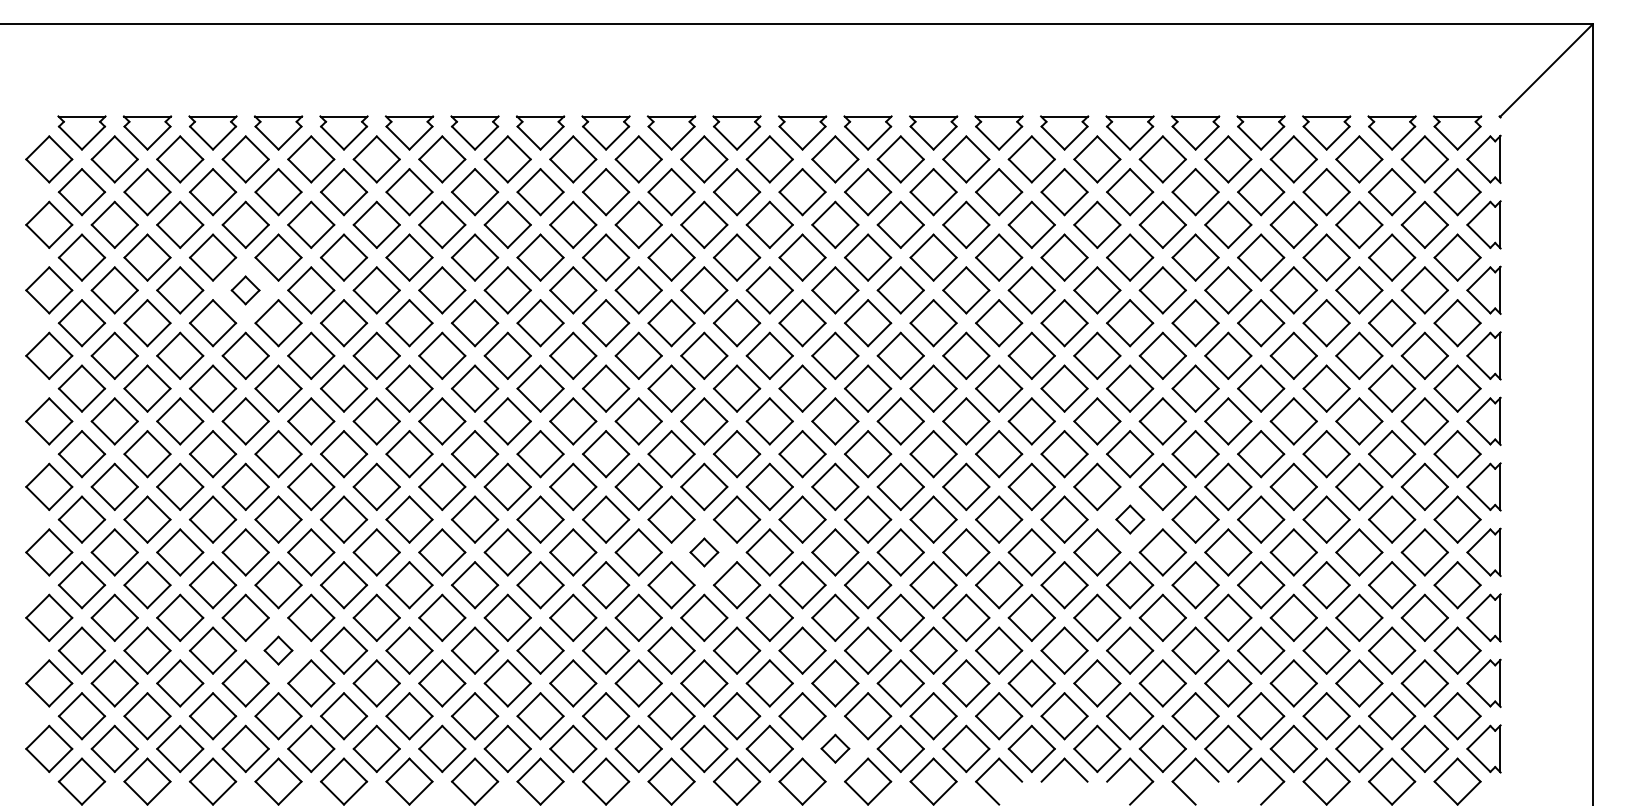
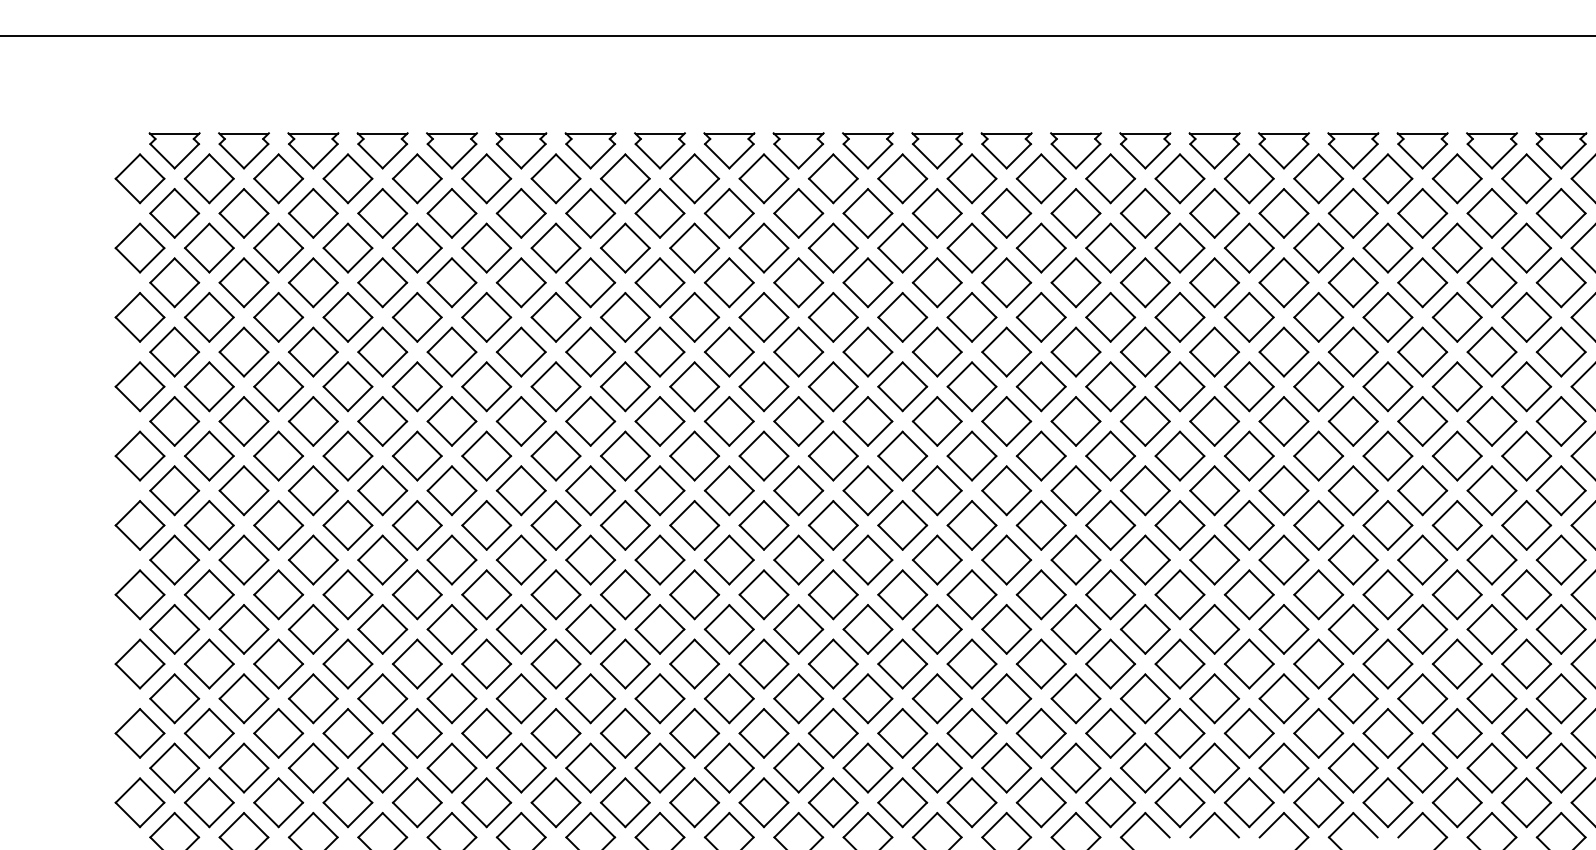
part: (245, 290) -> (347, 317), size x1.67
part: (1130, 519) -> (1284, 559), size x1.67
part: (704, 552) -> (833, 594), size x1.67
part: (278, 650) -> (382, 698), size x1.67
part: (835, 748) -> (972, 802), size x1.67

